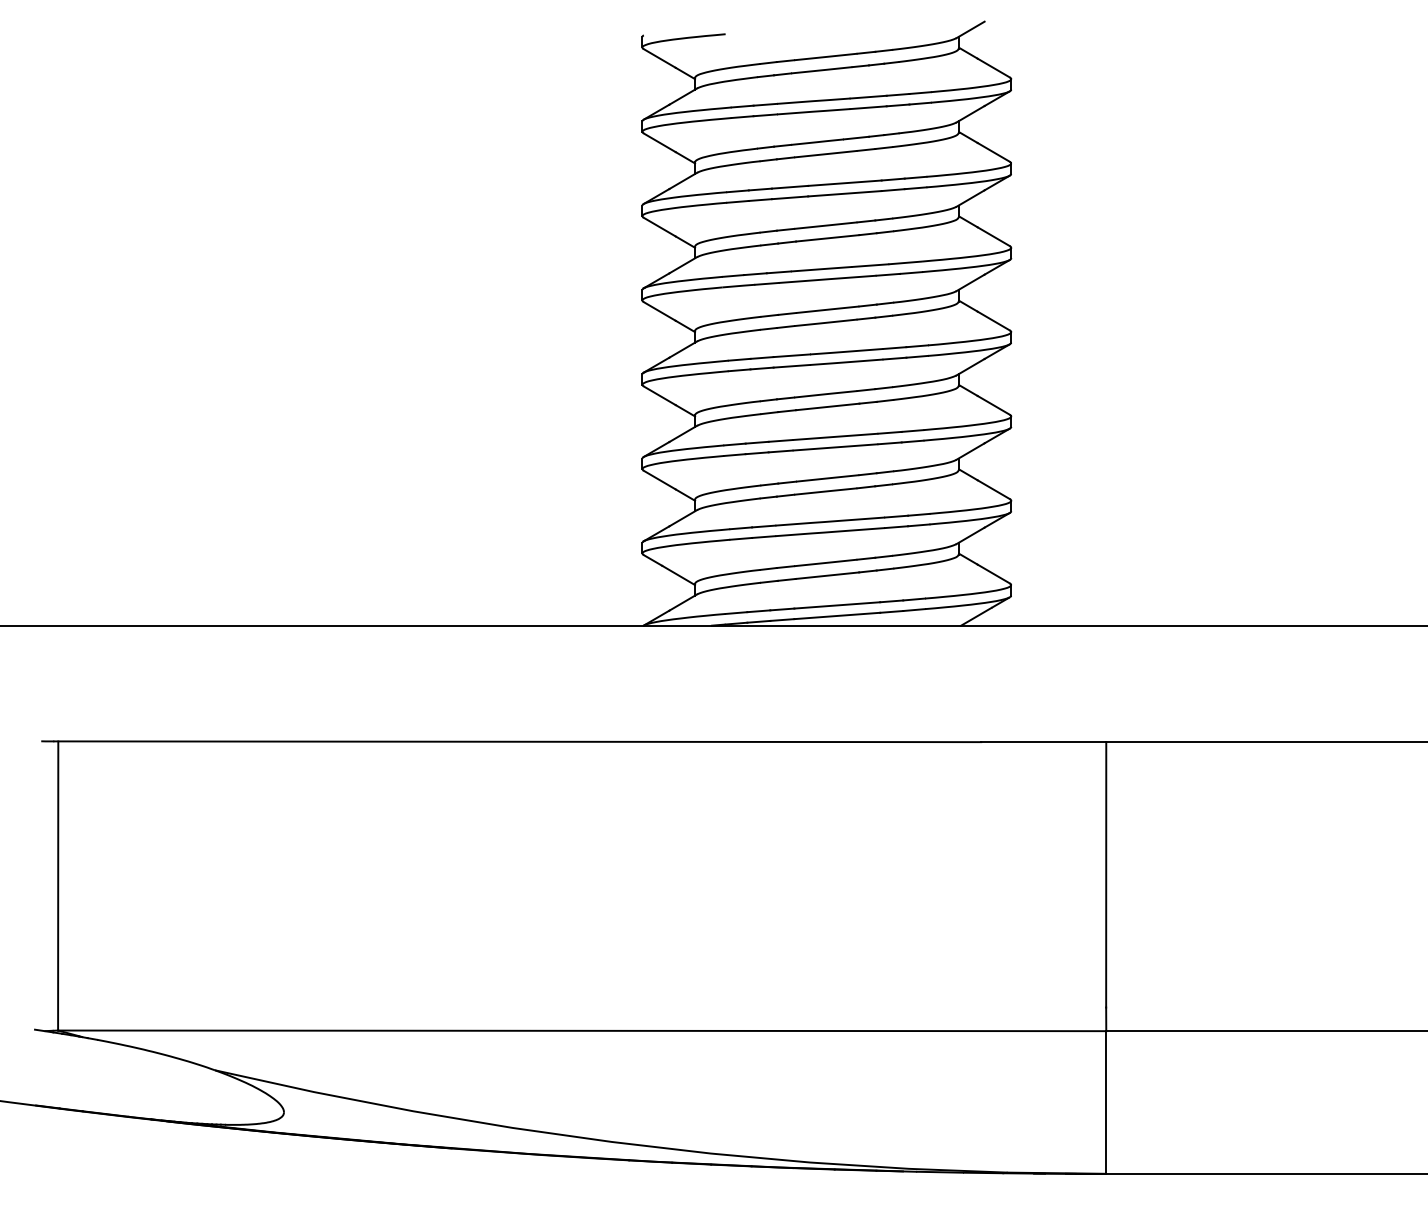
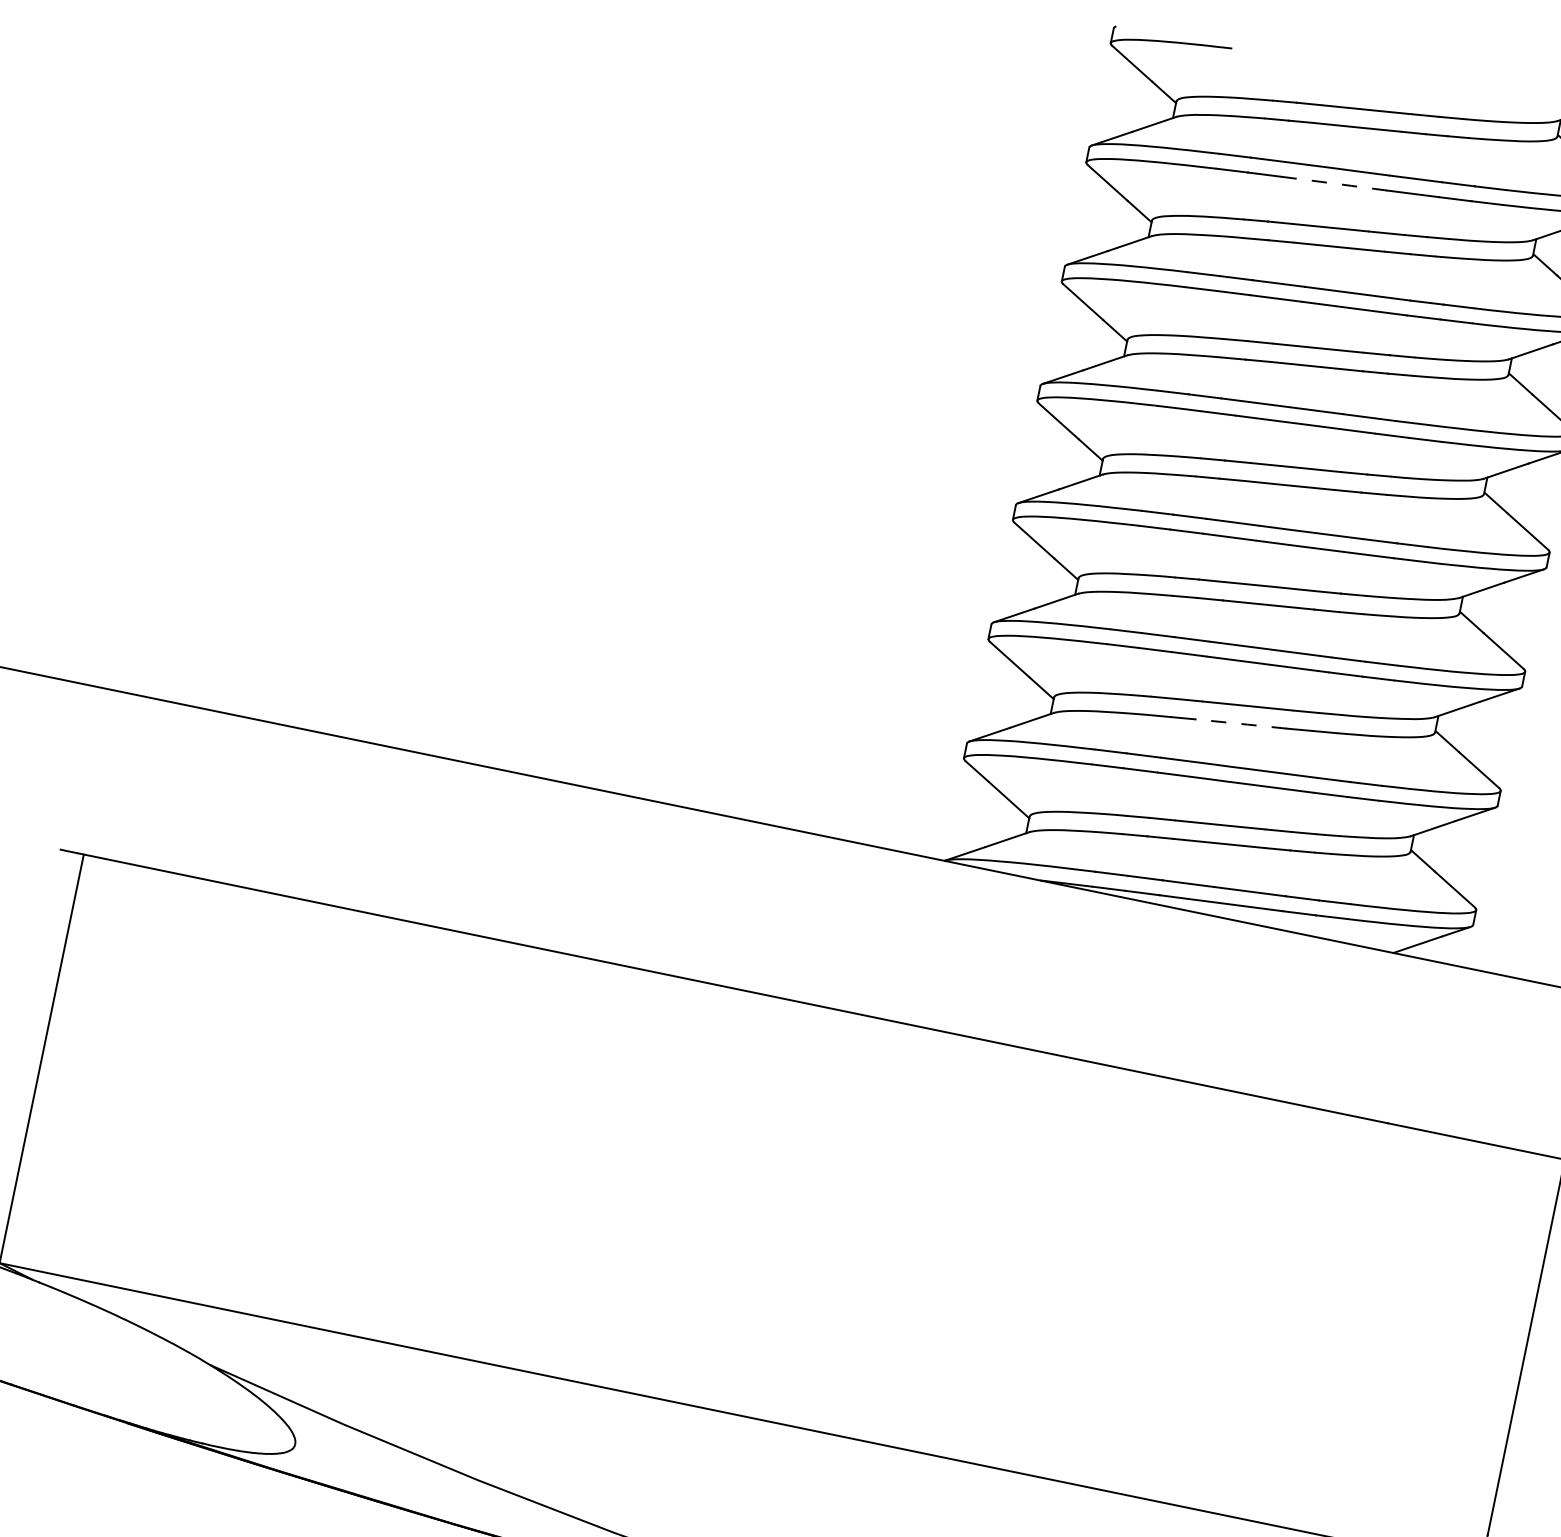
line: (814, 111) -> (1335, 183), solid -> dashed
line: (826, 491) -> (1242, 724), solid -> dashed

